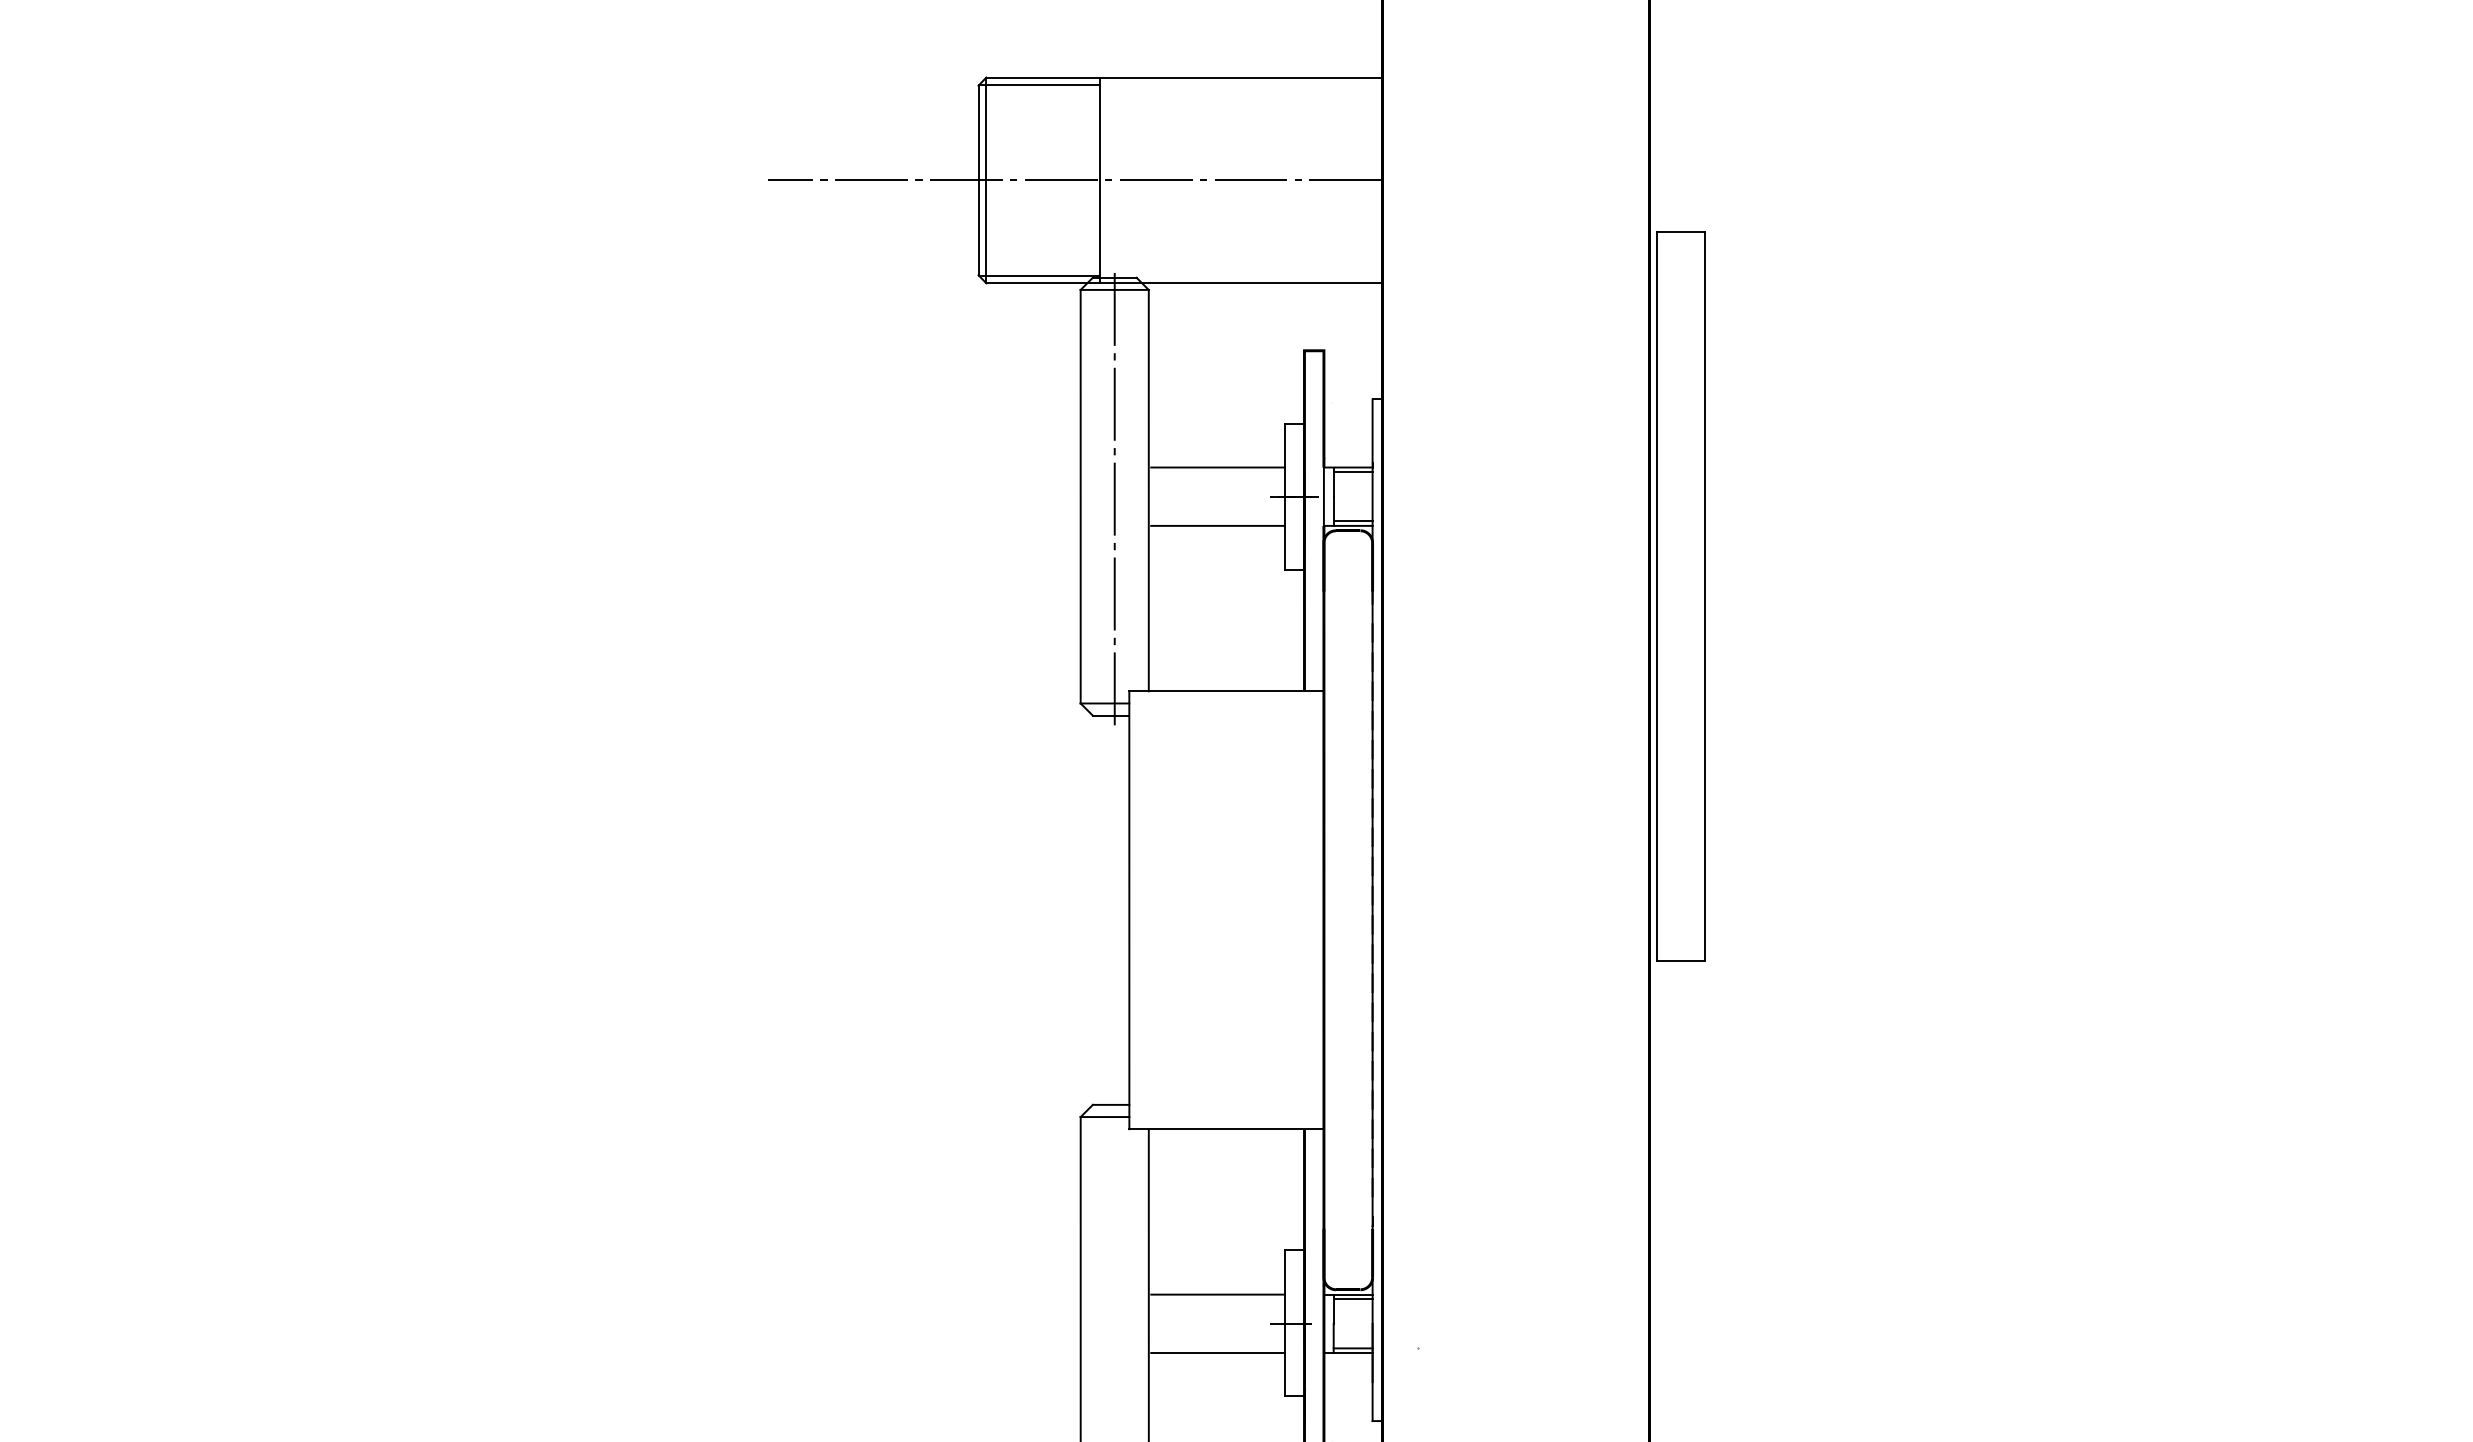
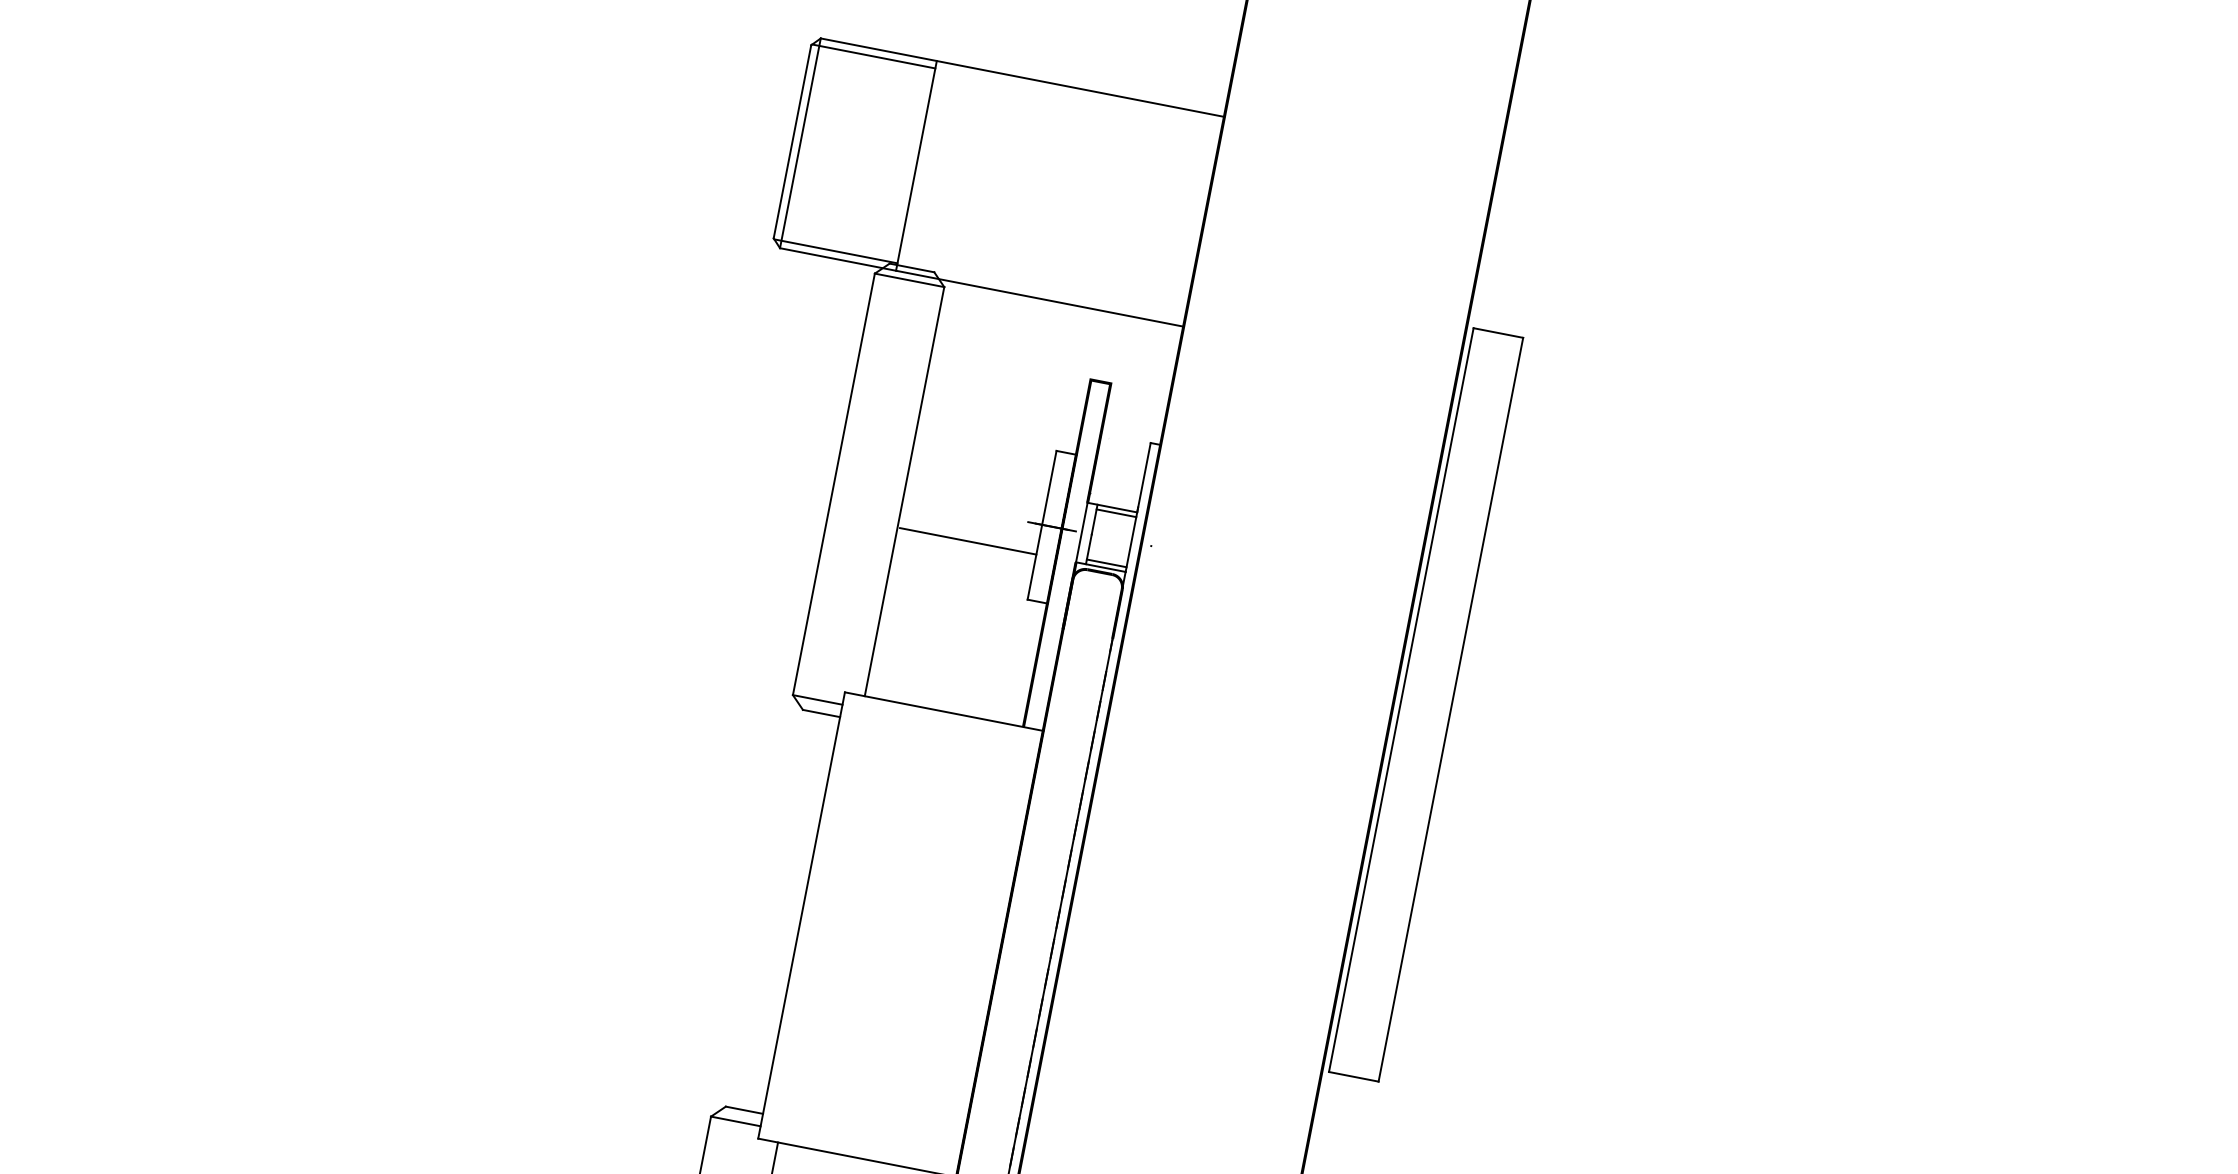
line: (1074, 180) -> (890, 160), removed
line: (1218, 467) -> (980, 481), removed
line: (1114, 496) -> (868, 490), removed

